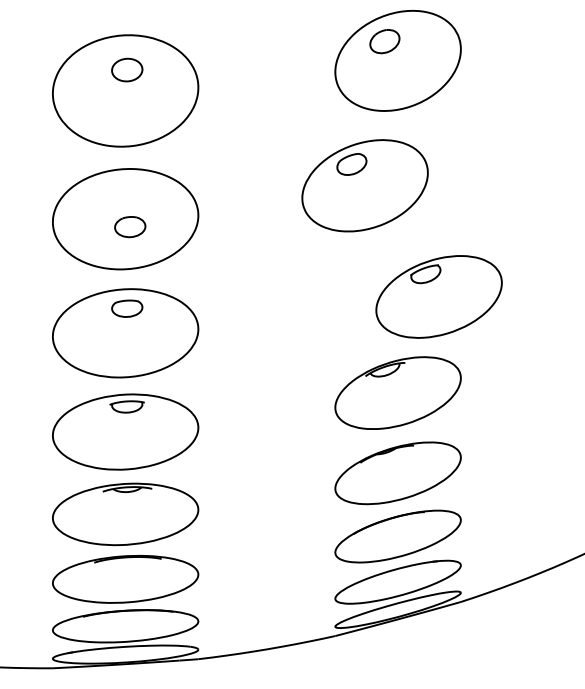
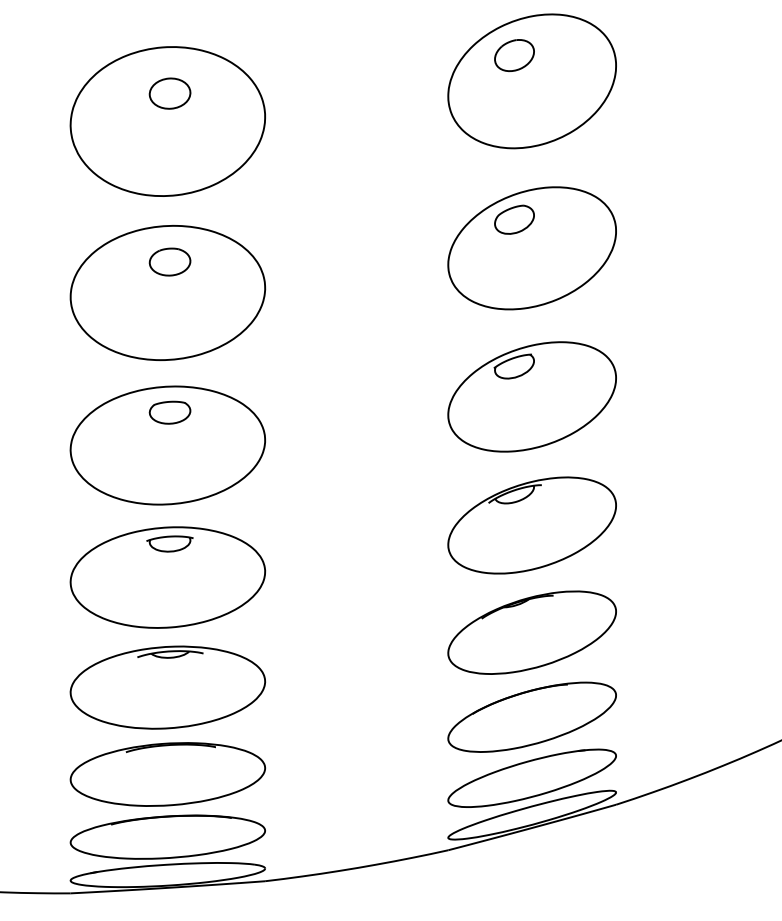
part: (364, 185) -> (531, 247), moved
part: (130, 227) -> (170, 262), moved
part: (438, 296) -> (531, 396), moved

